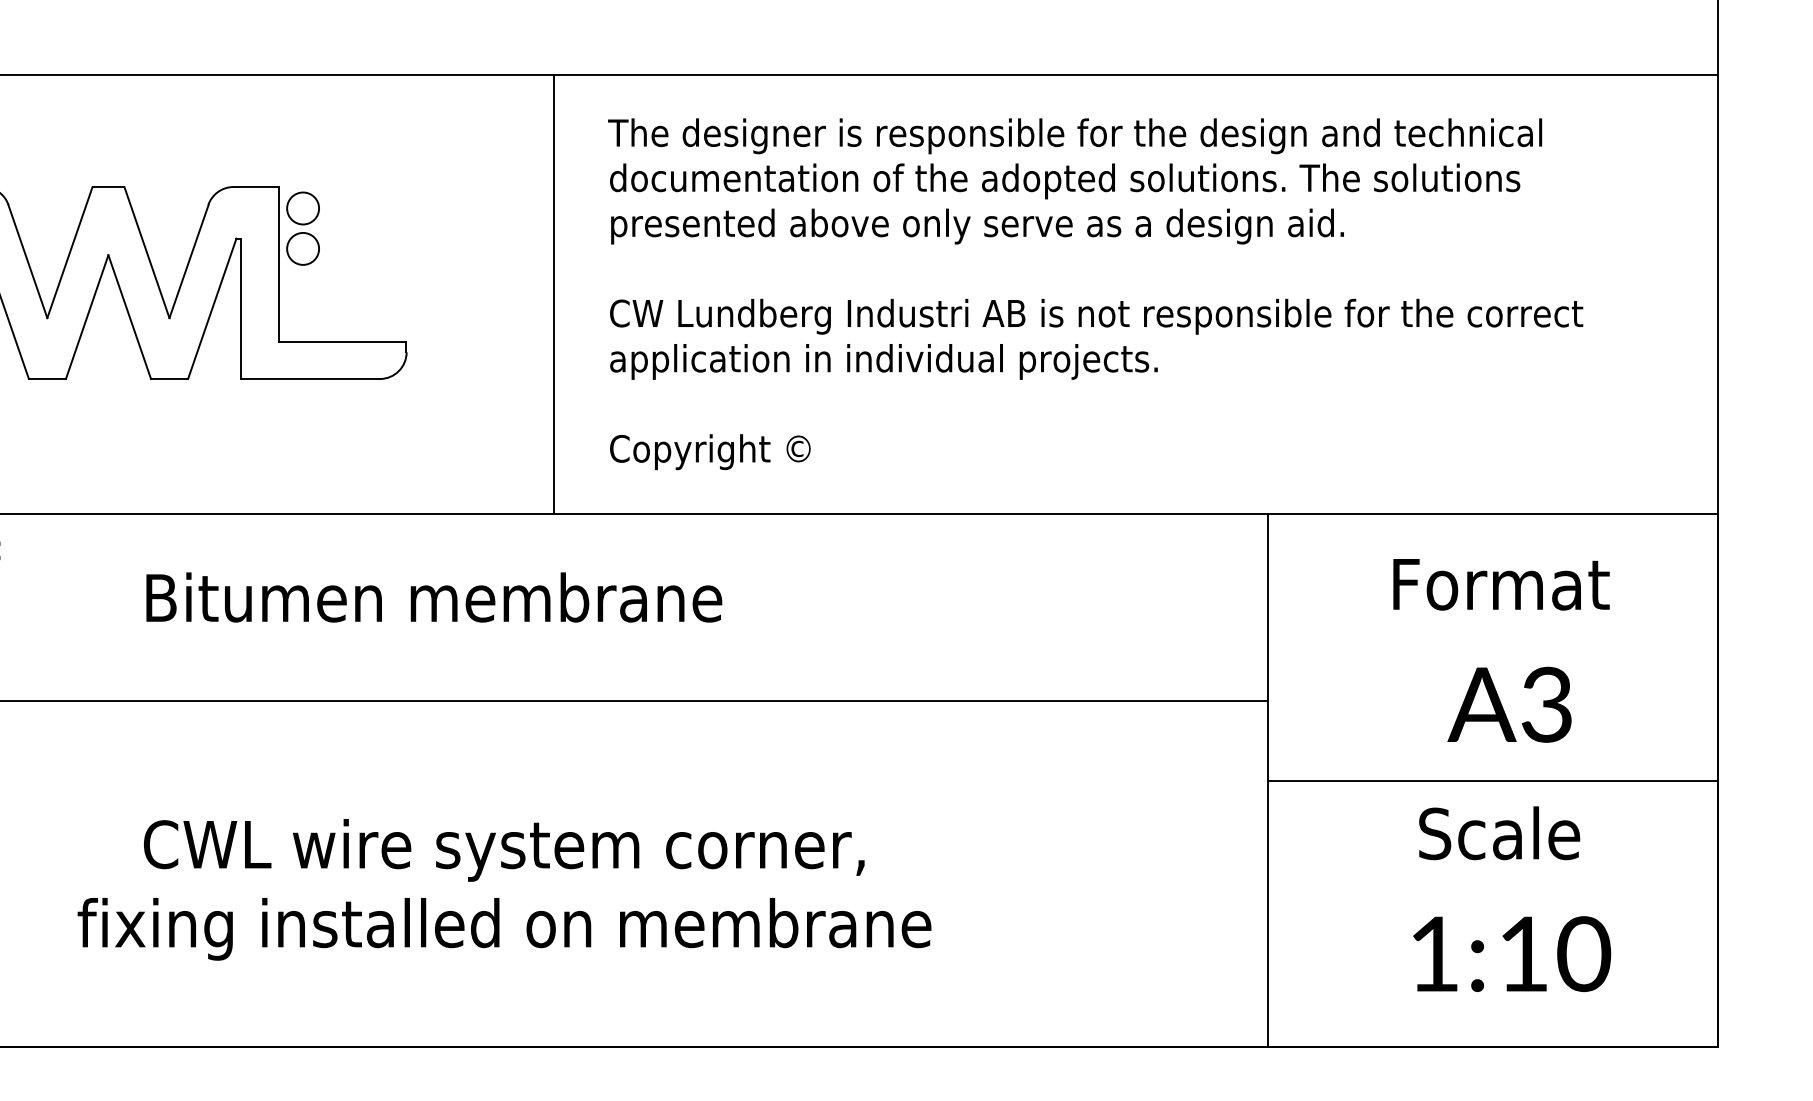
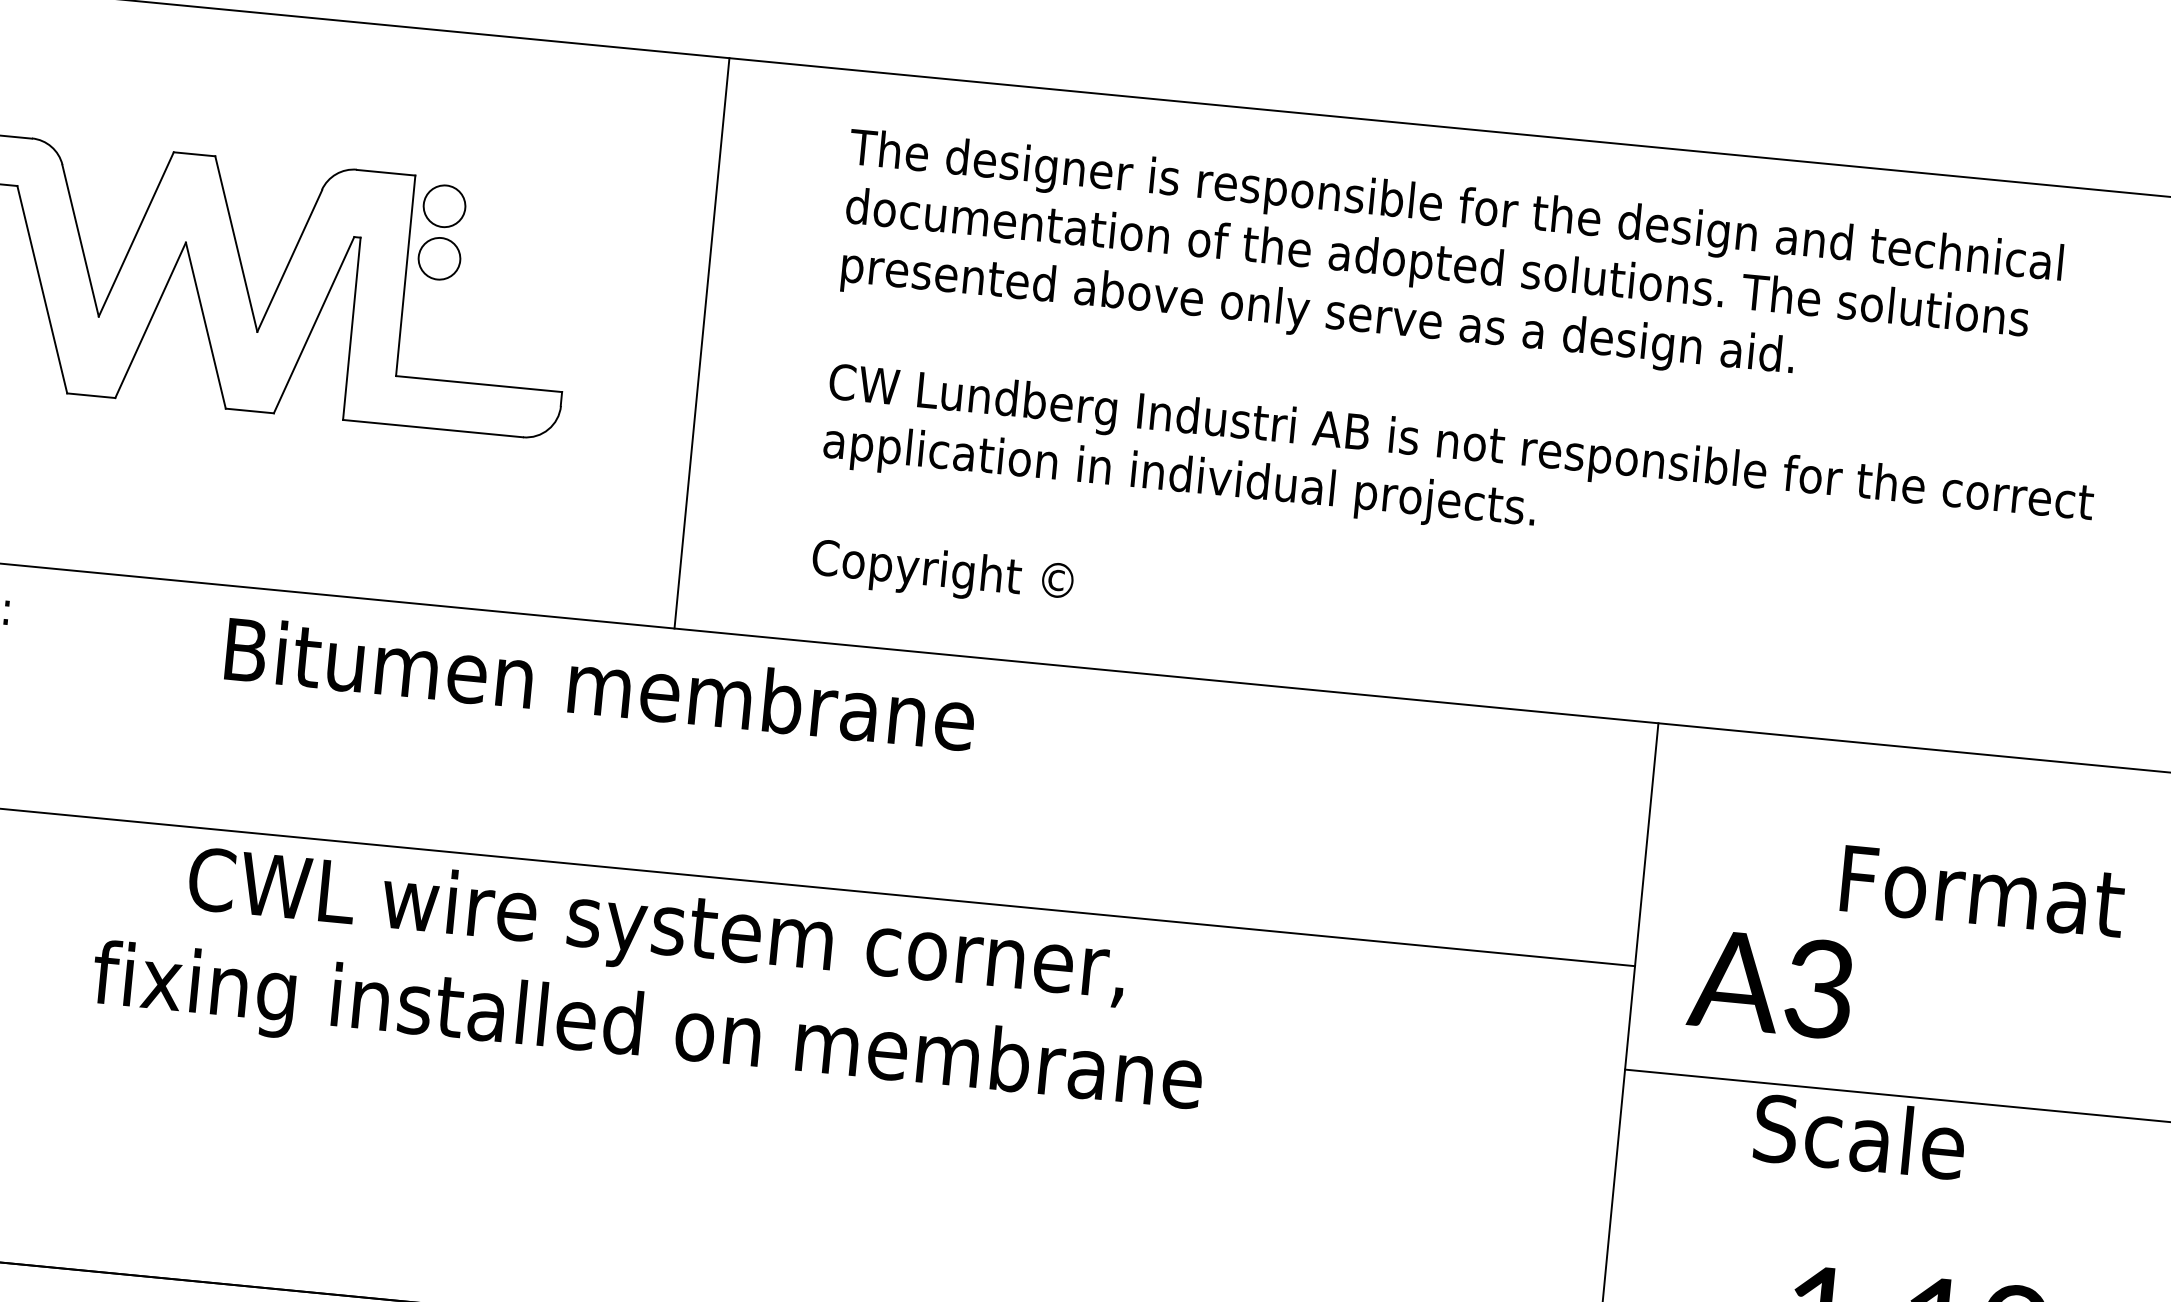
line: (553, 293) -> (701, 342), moved
text: (1501, 584) -> (1982, 891), moved
text: (434, 597) -> (600, 683), moved
text: (1509, 704) -> (1770, 983), moved
text: (1499, 833) -> (1859, 1136), moved
text: (504, 889) -> (652, 981), moved

